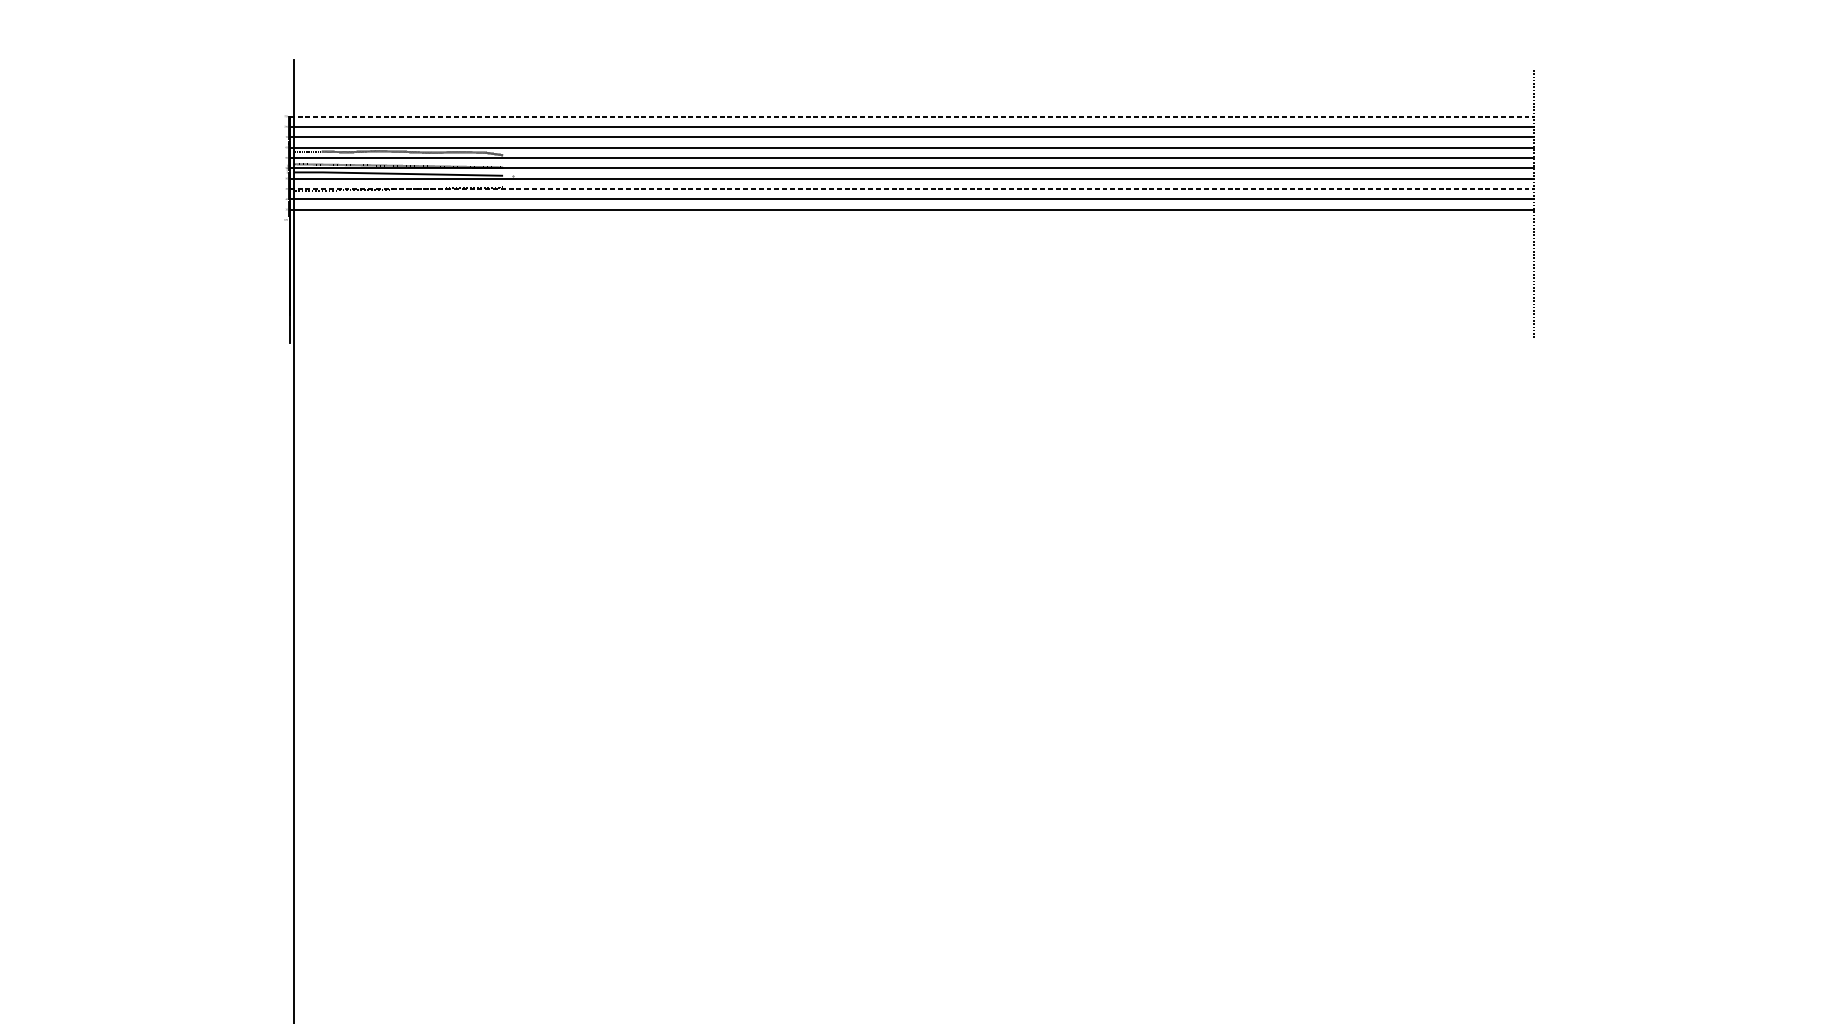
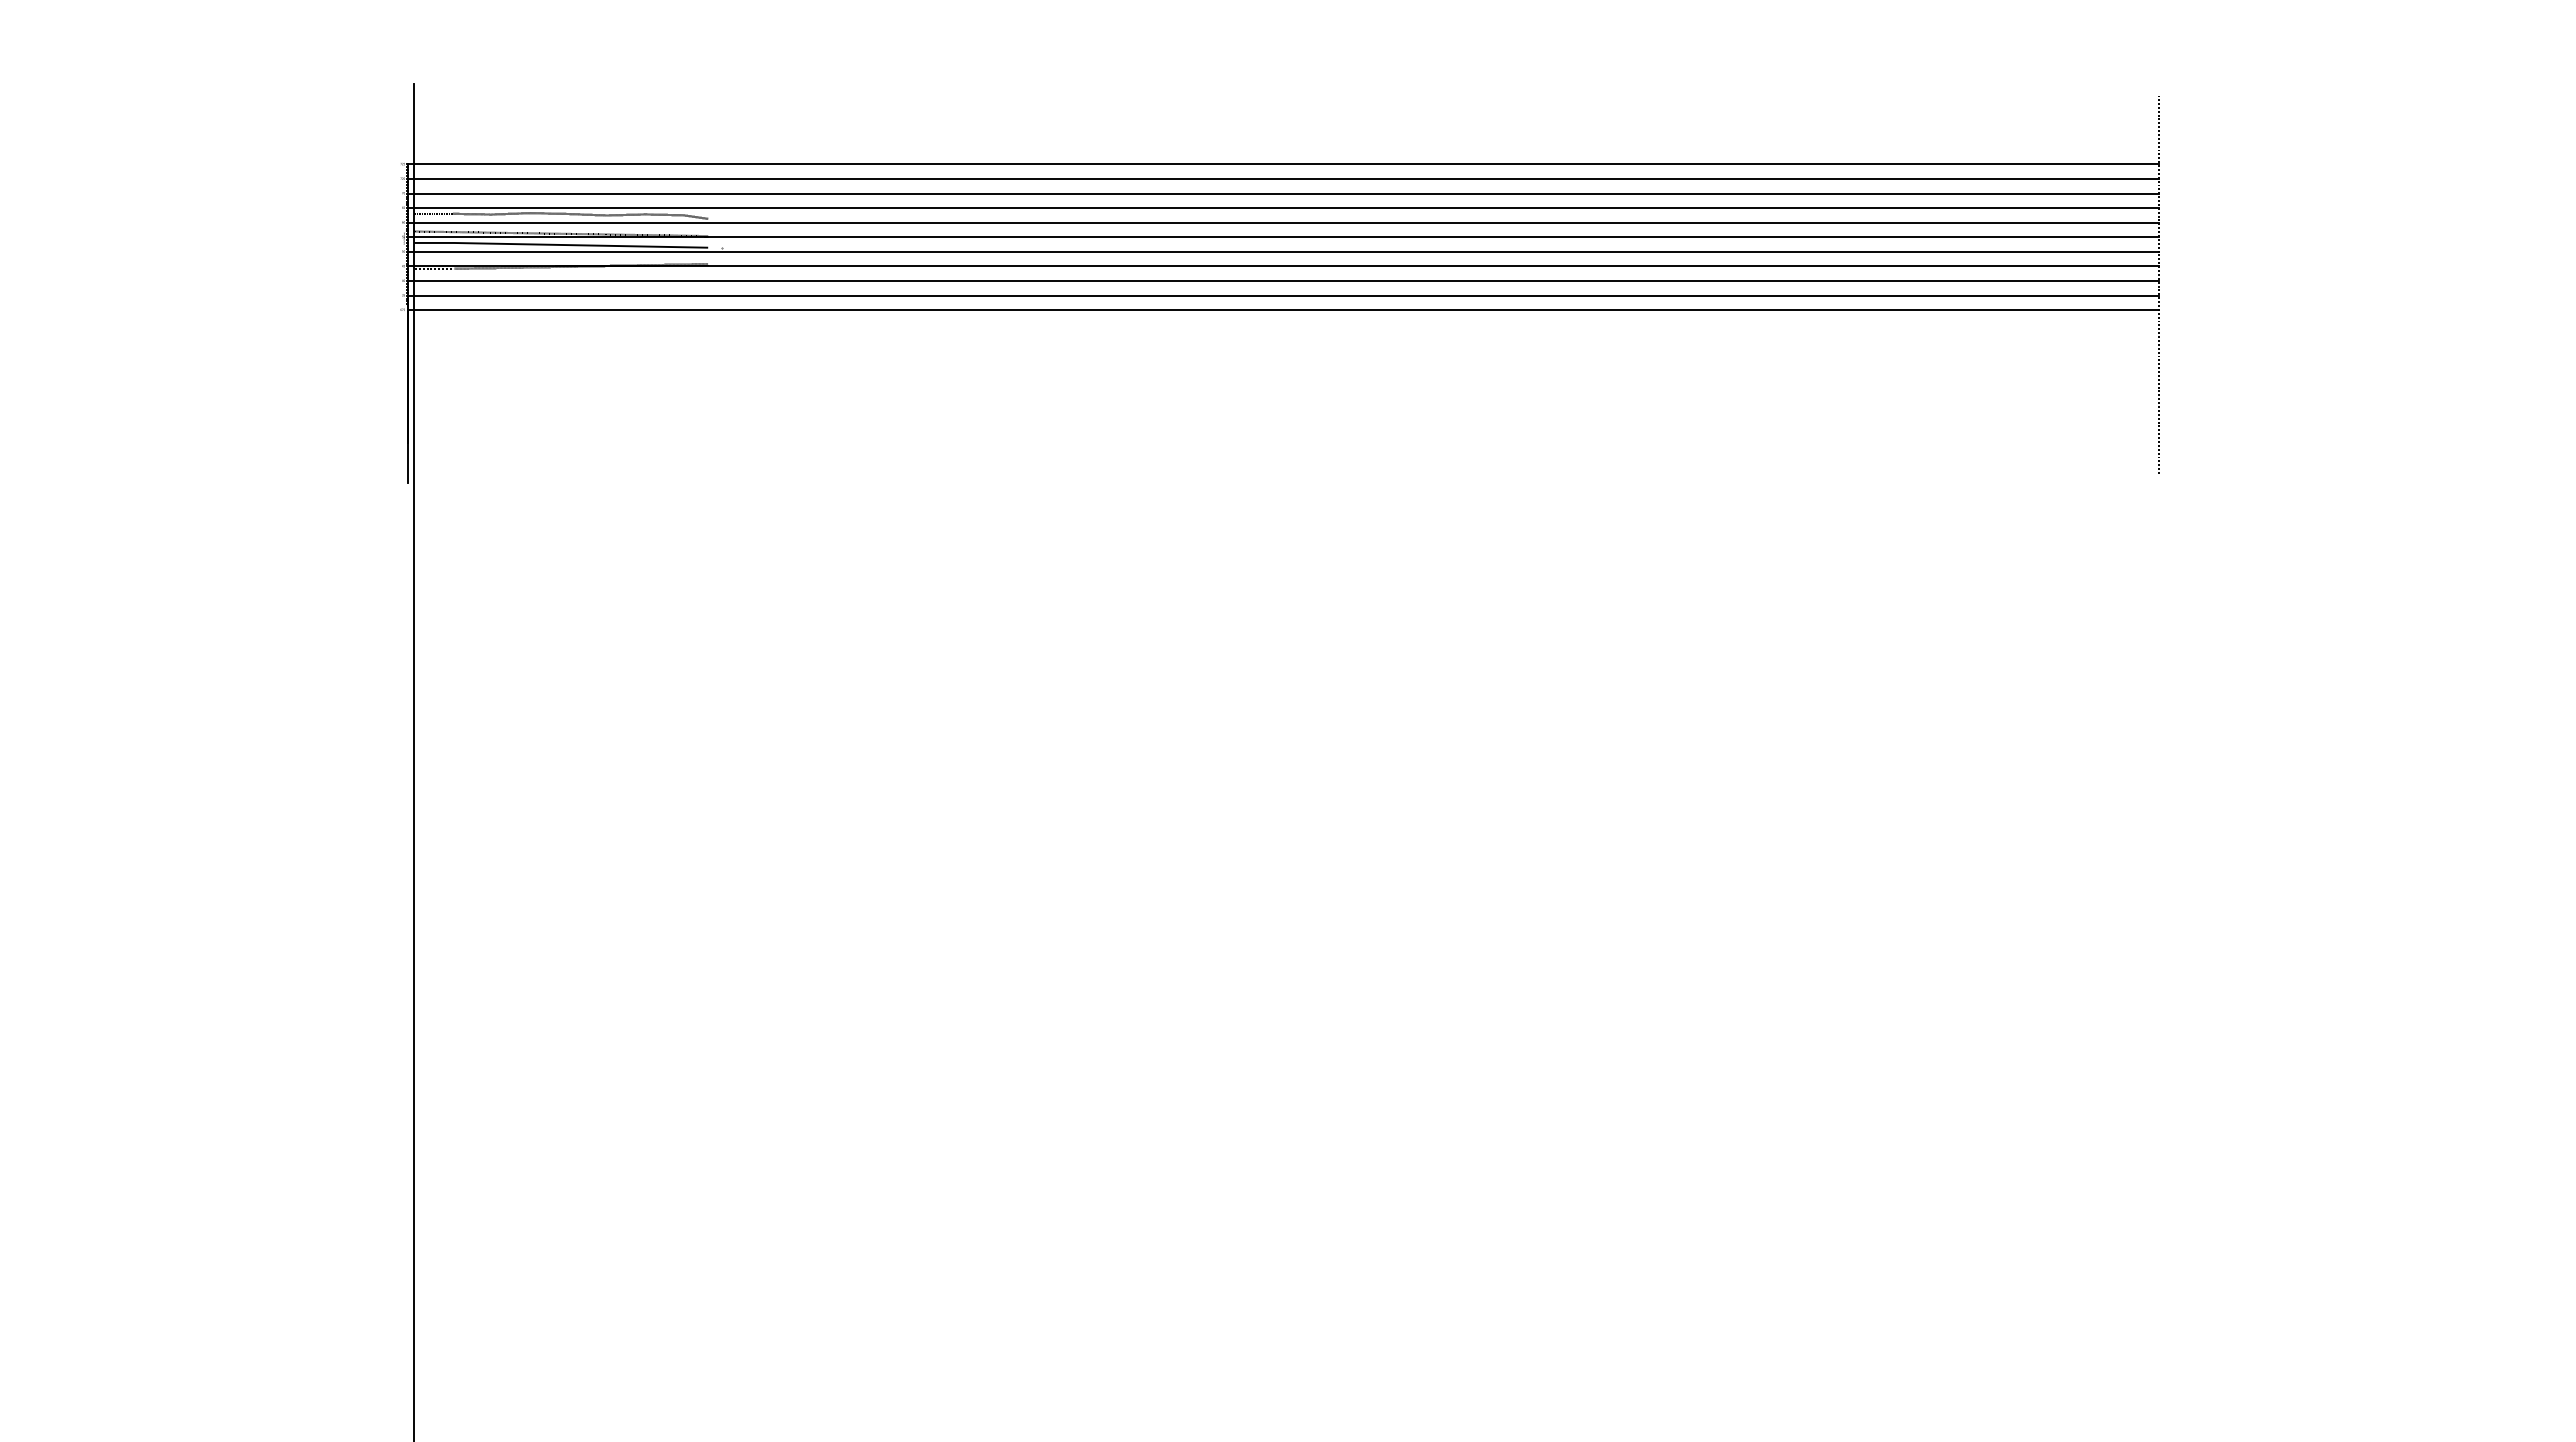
line: (911, 116) -> (1283, 164), dashed -> solid
line: (911, 189) -> (1283, 266), dashed -> solid
line: (911, 220) -> (1282, 310), added

